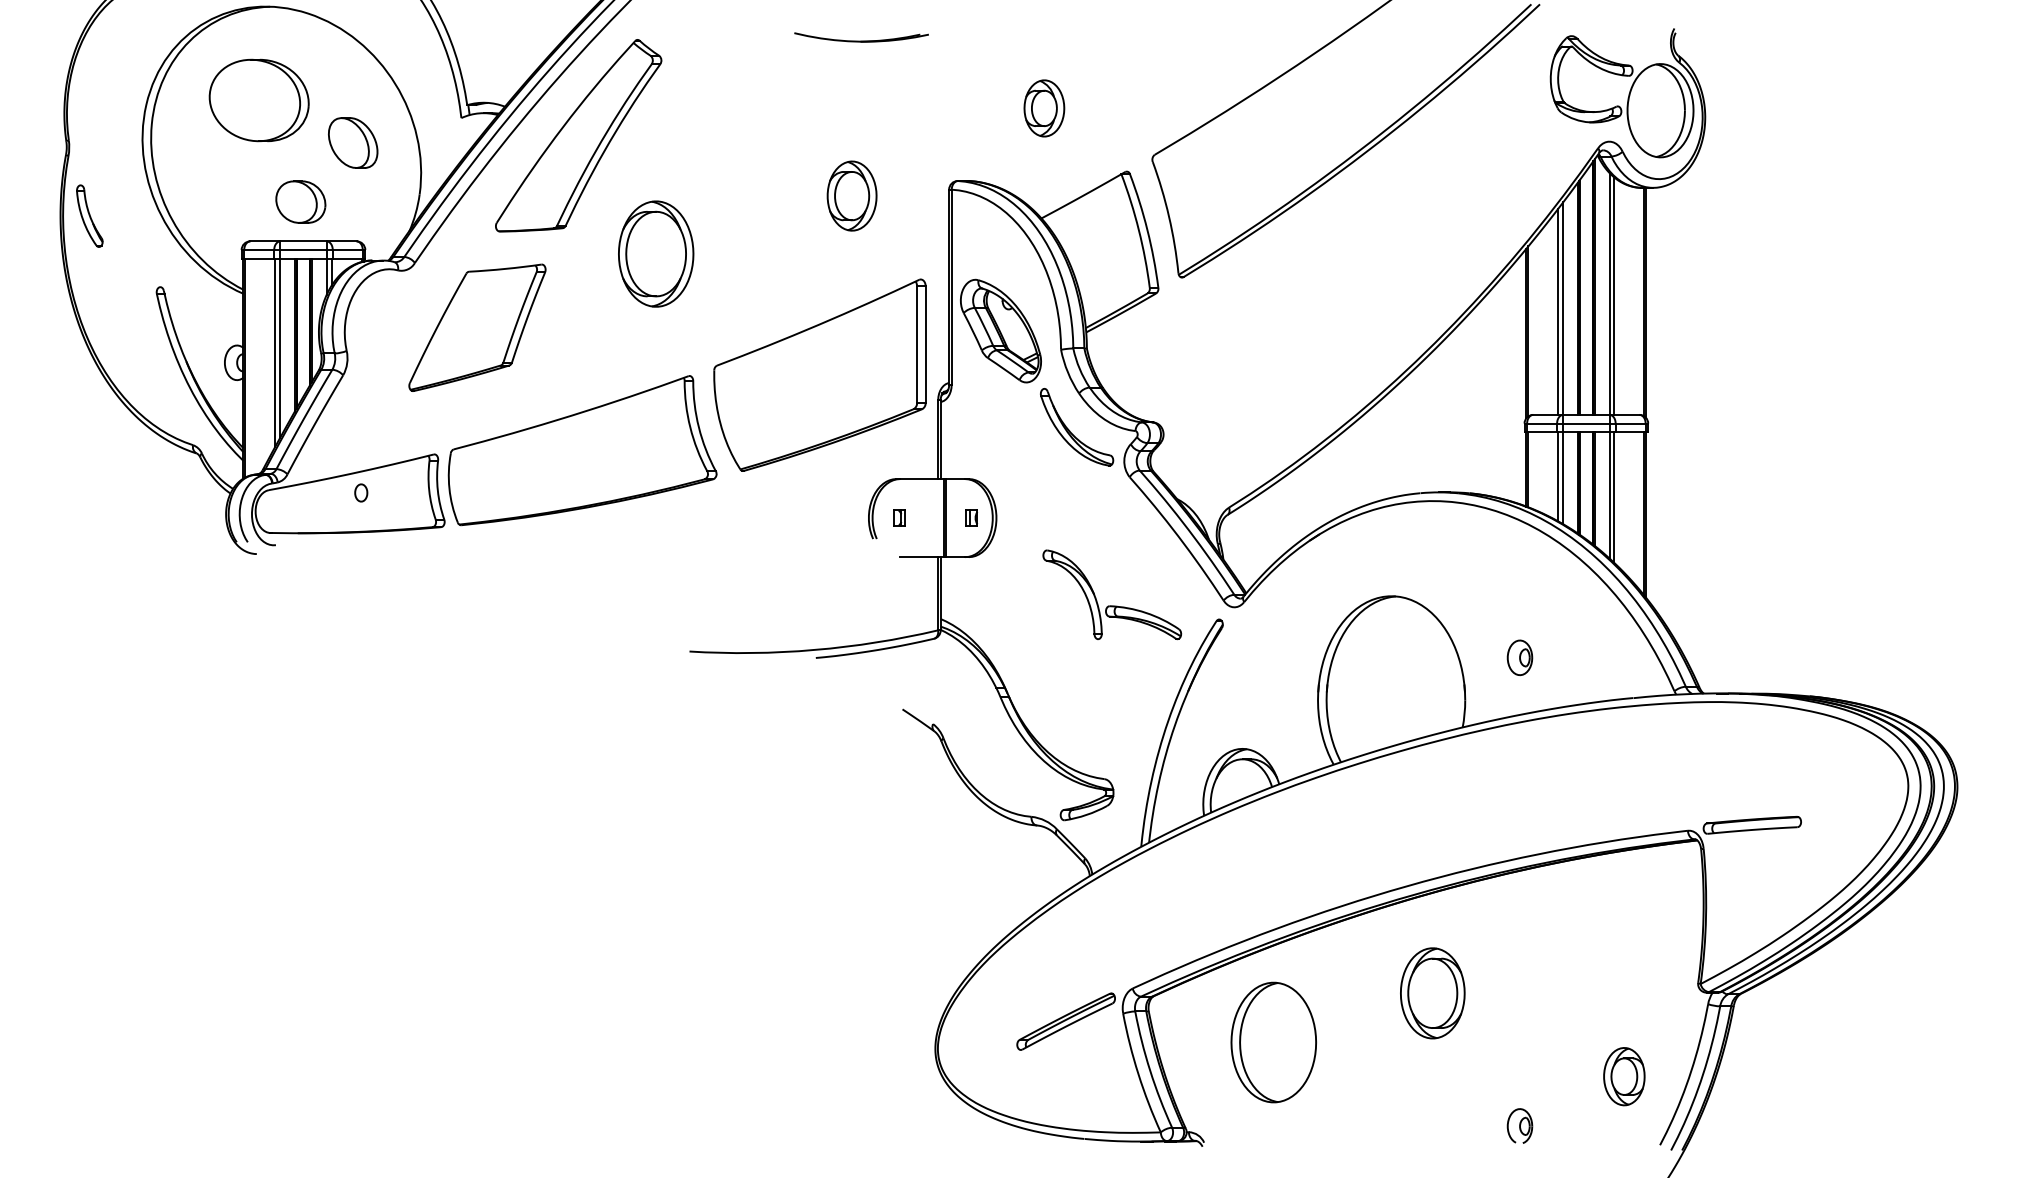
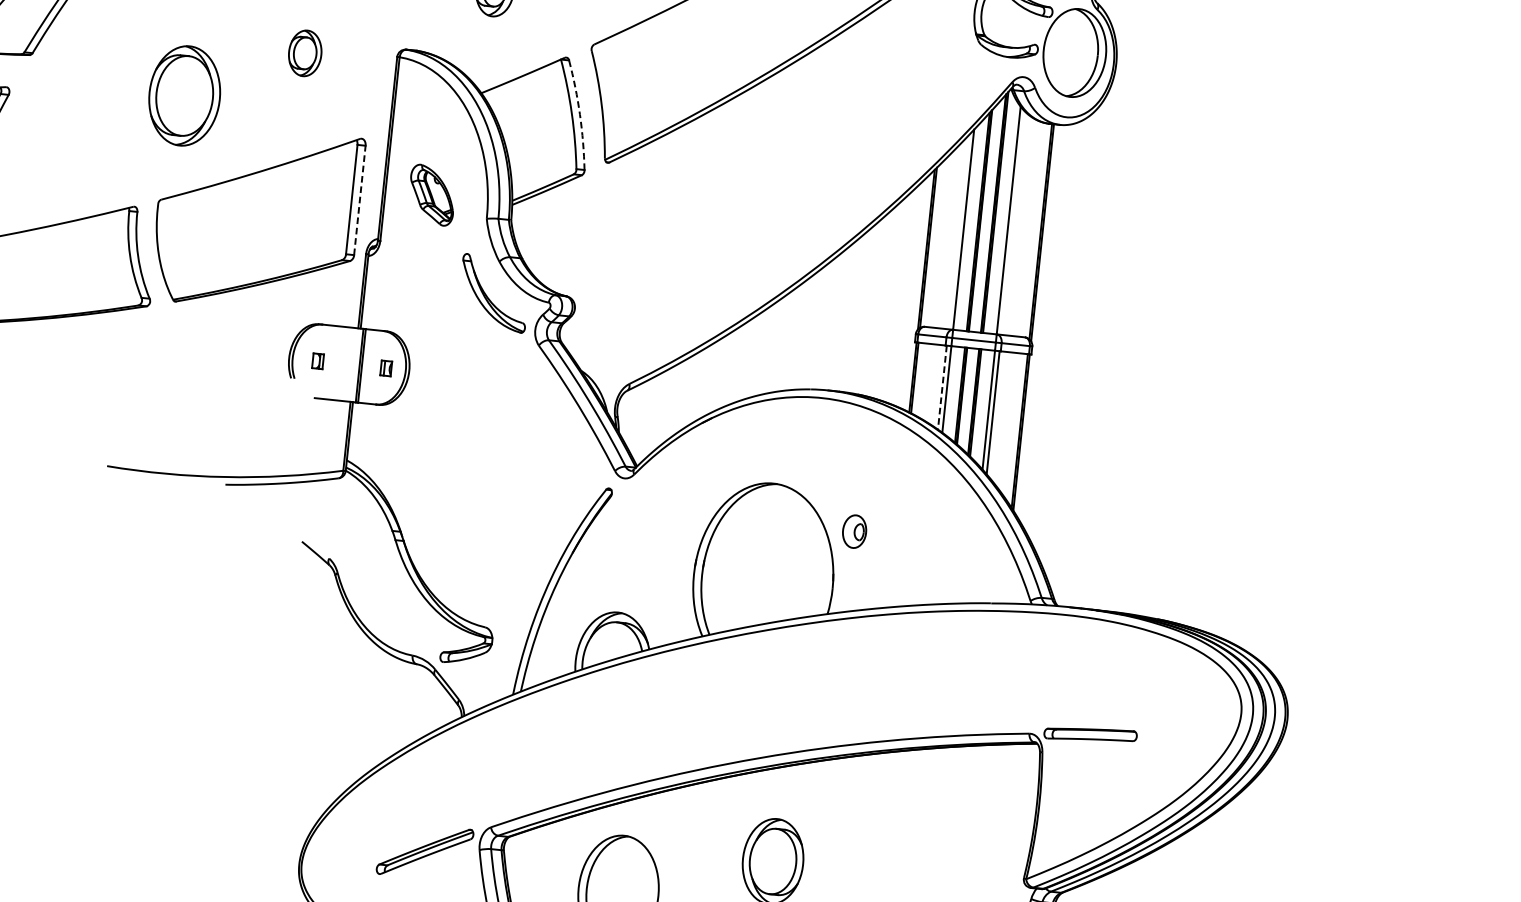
part: (851, 195) -> (304, 52), size x0.7
arc: (1147, 230) -> (579, 115), solid -> dashed
part: (656, 253) -> (185, 95), moved
line: (1614, 295) -> (1013, 222), removed
line: (1558, 311) -> (958, 231), removed
part: (1000, 330) -> (431, 194), size x0.6
line: (925, 344) -> (359, 200), solid -> dashed
line: (1558, 476) -> (942, 387), solid -> dashed
part: (1112, 605) -> (509, 464), removed
part: (1519, 657) -> (854, 531), moved

